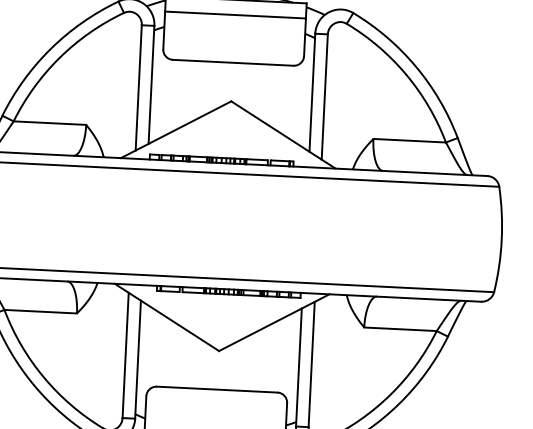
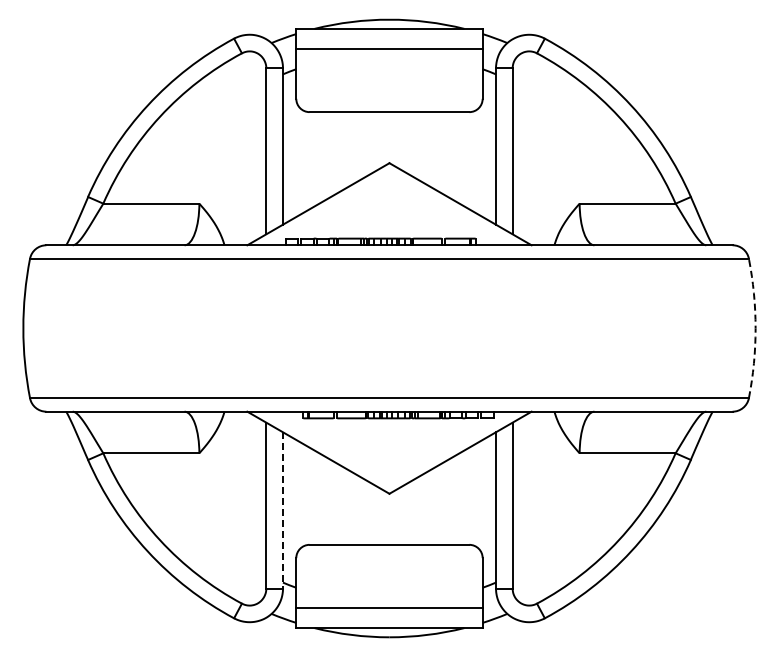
arc: (501, 239) -> (755, 328), solid -> dashed
line: (137, 359) -> (282, 510), solid -> dashed

